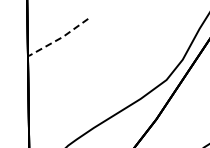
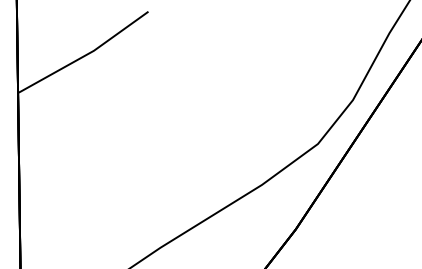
line: (58, 39) -> (84, 56), dashed -> solid

